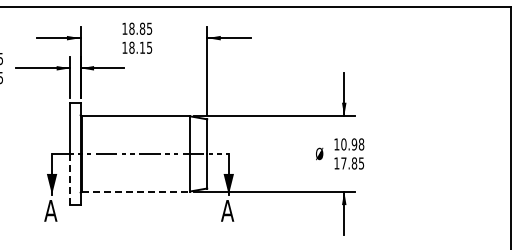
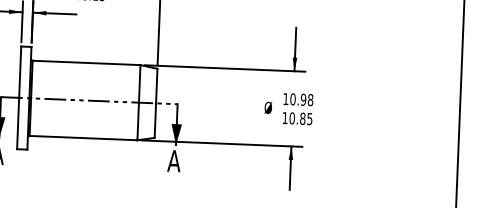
text: (343, 163) -> (291, 118), 17.85 -> 10.85
line: (70, 179) -> (18, 123), dashed -> solid
line: (136, 191) -> (83, 138), dashed -> solid

